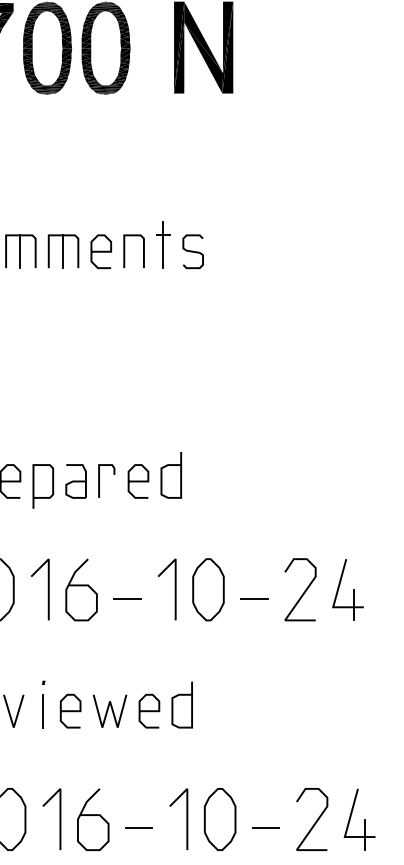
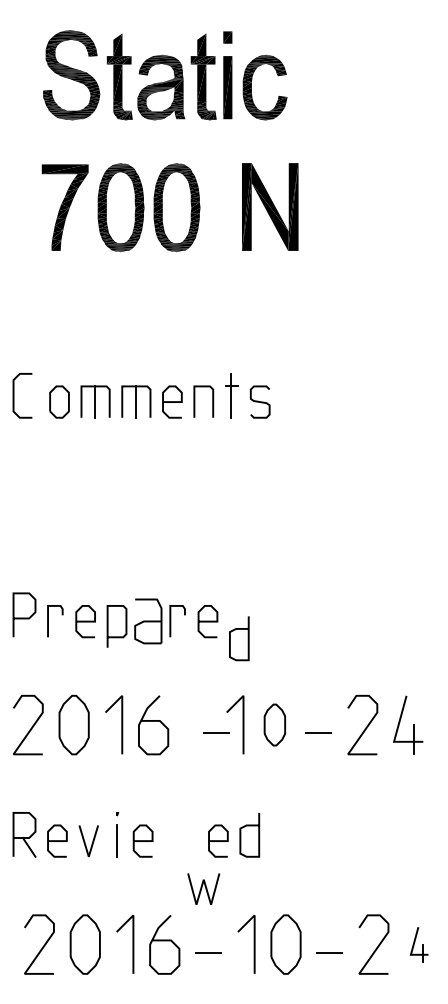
curve: (179, 475) -> (247, 638), moved
part: (76, 481) -> (148, 621), size x1.4
part: (208, 589) -> (274, 724), size x0.7
line: (127, 597) -> (216, 732), moved
line: (108, 710) -> (202, 888), moved
part: (359, 819) -> (419, 944), size x0.6

